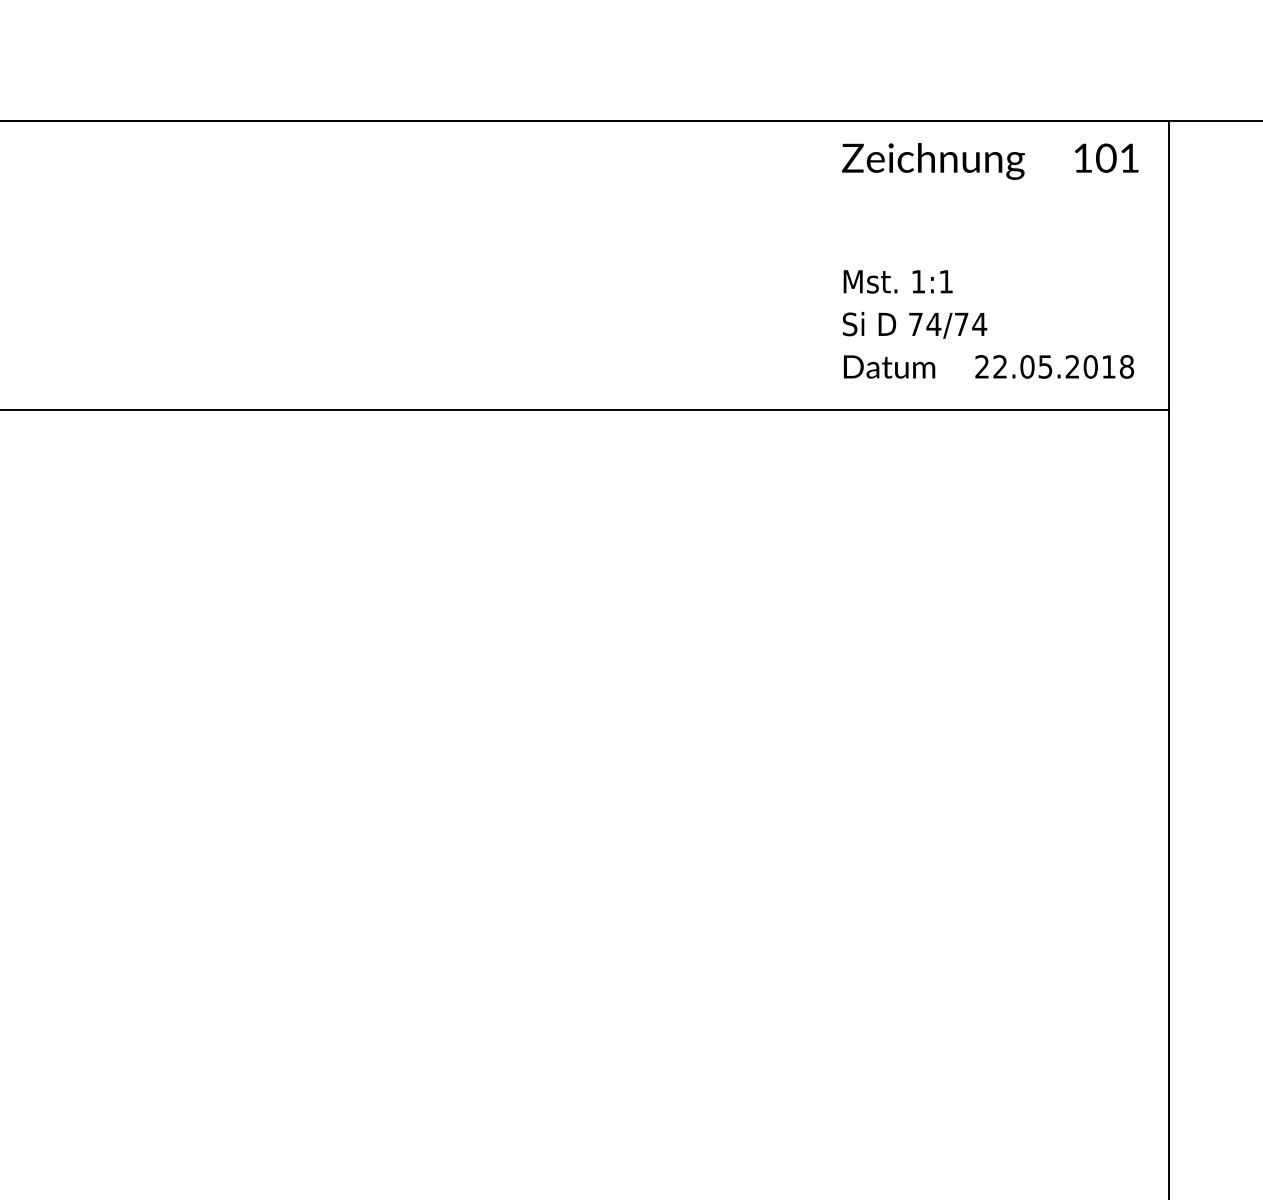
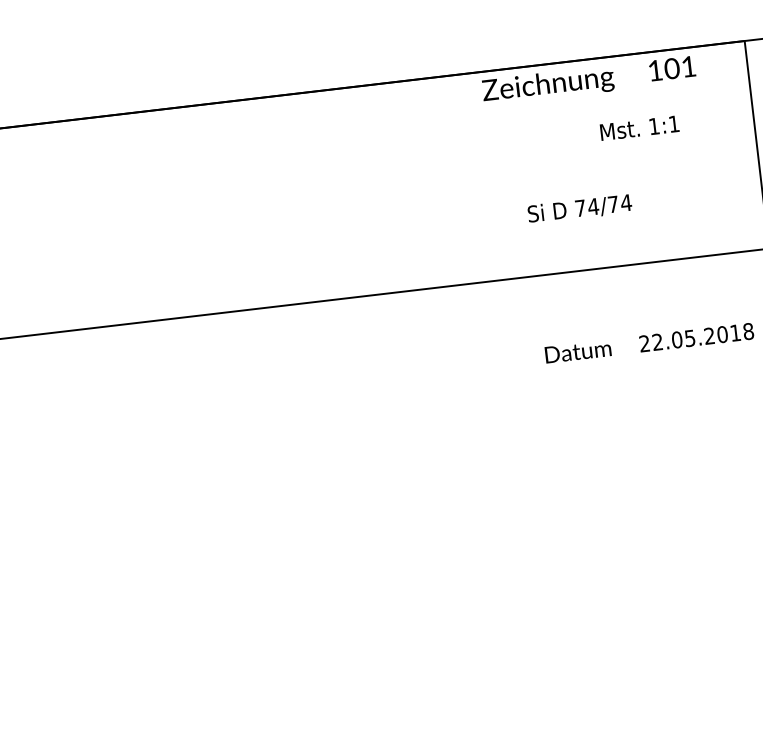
text: (990, 161) -> (589, 80), moved
text: (897, 281) -> (639, 128), moved
text: (988, 366) -> (649, 342), moved

